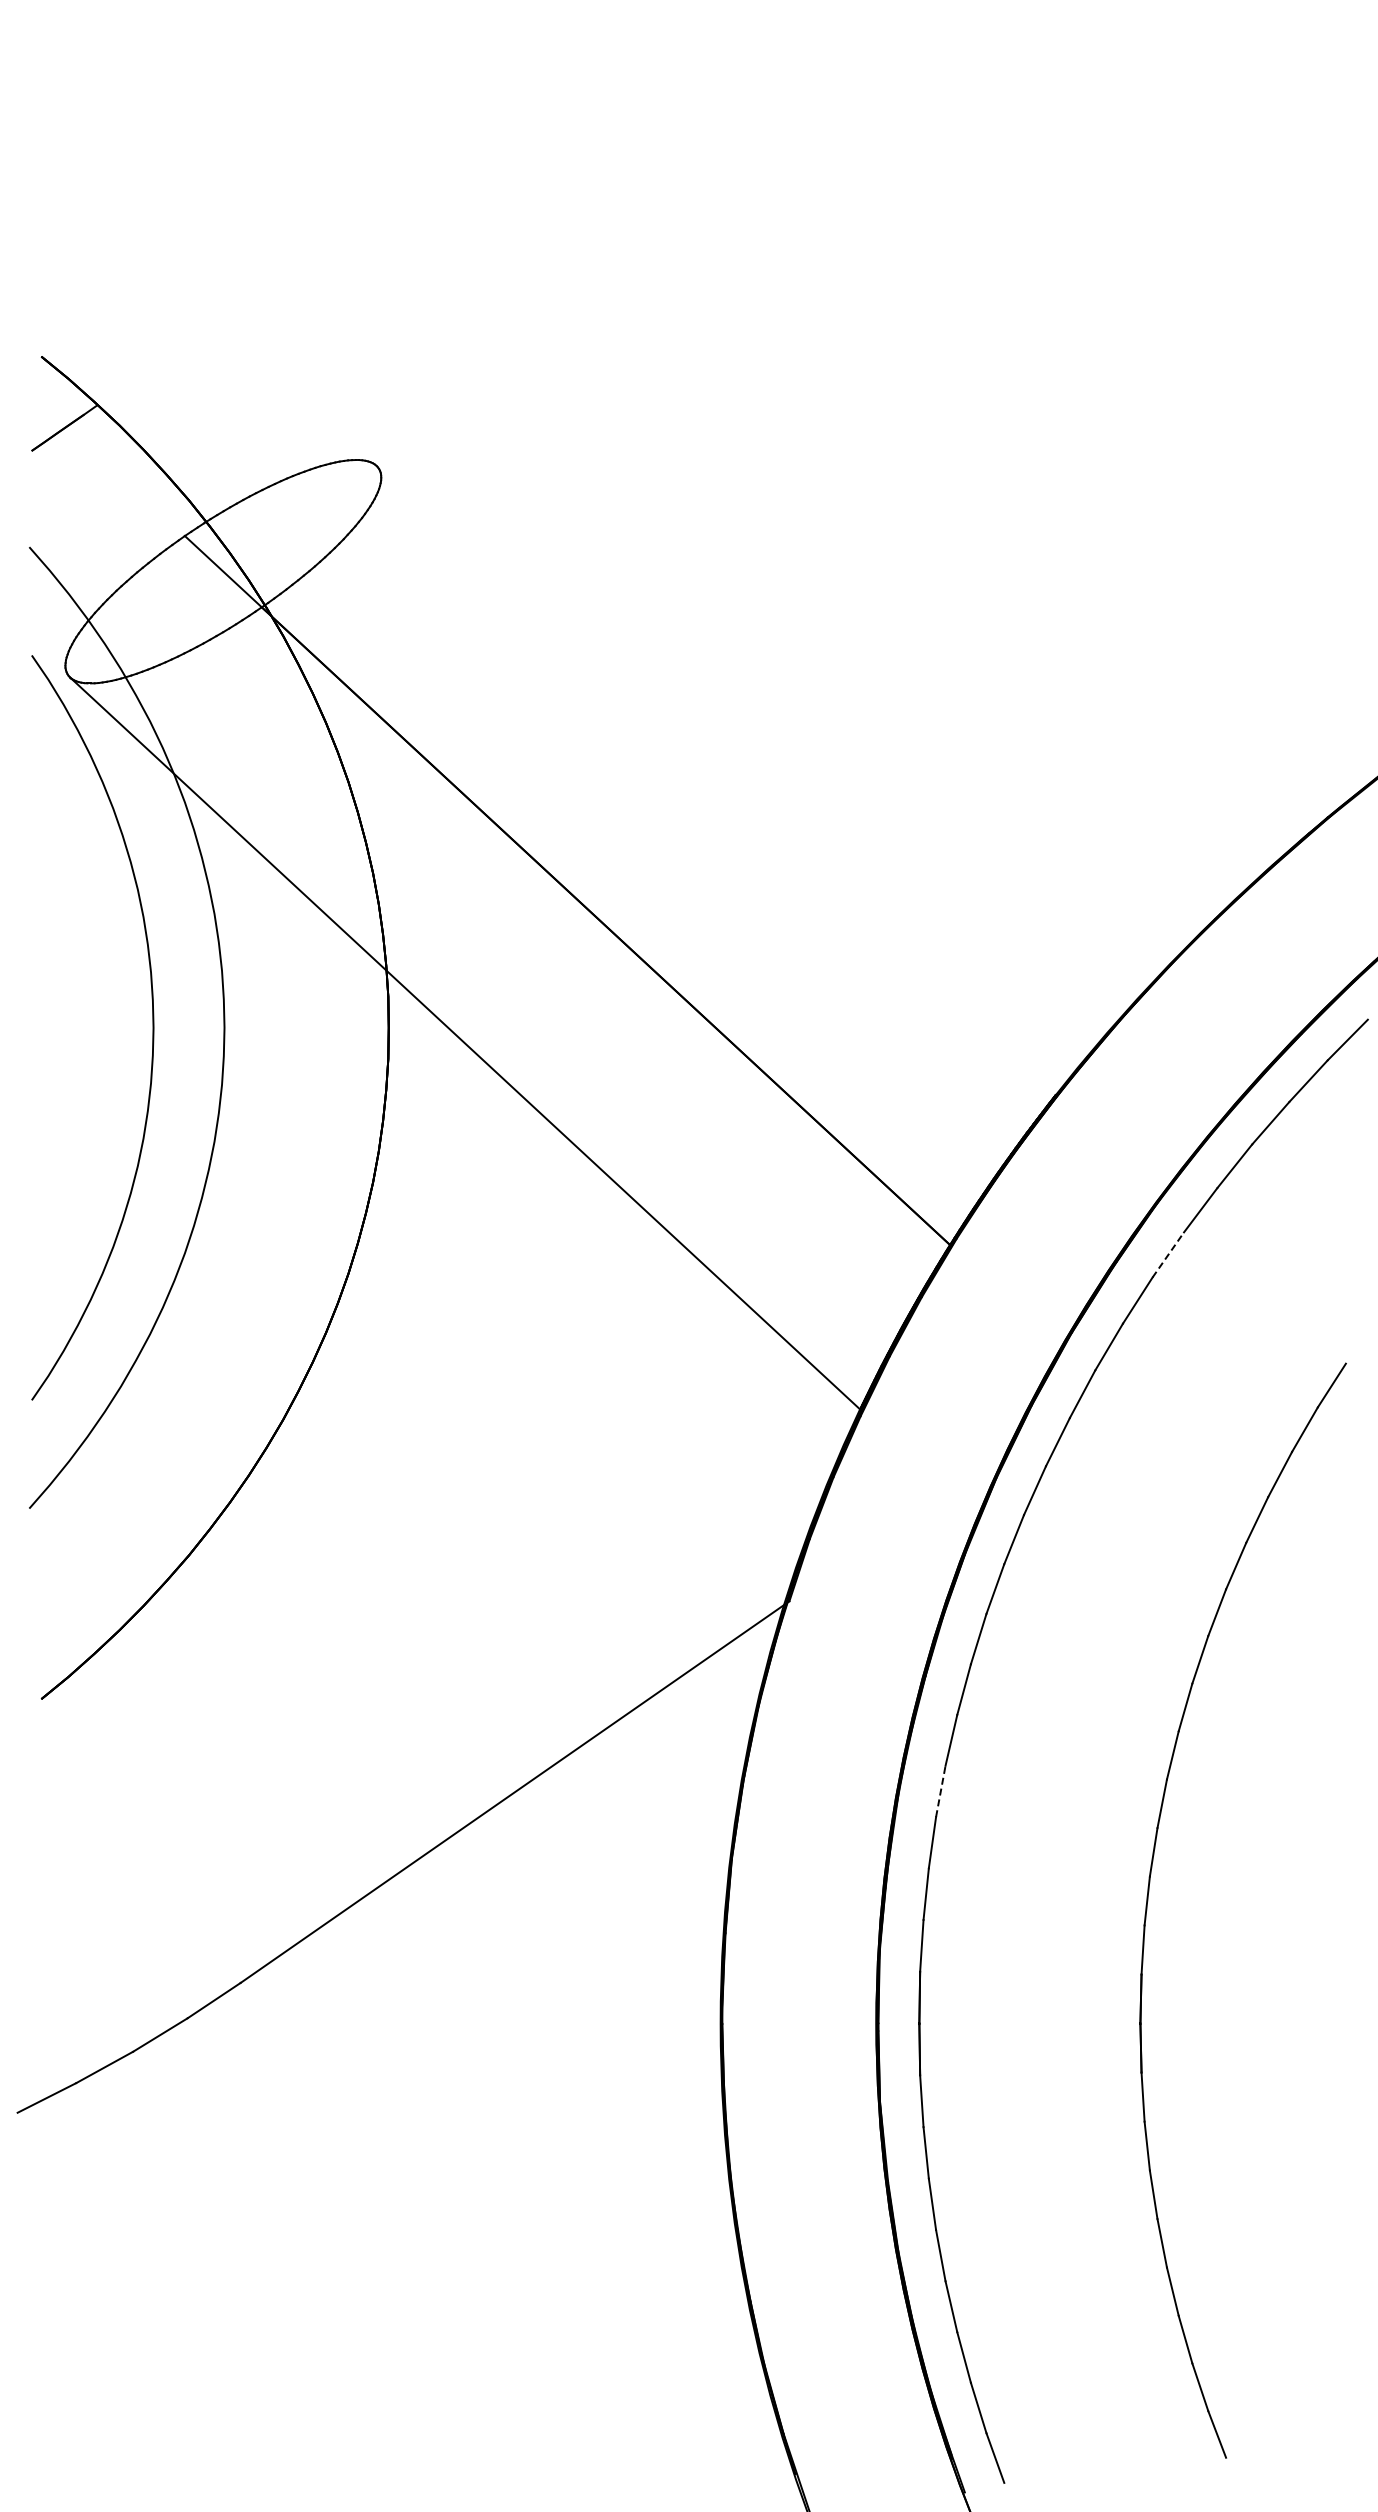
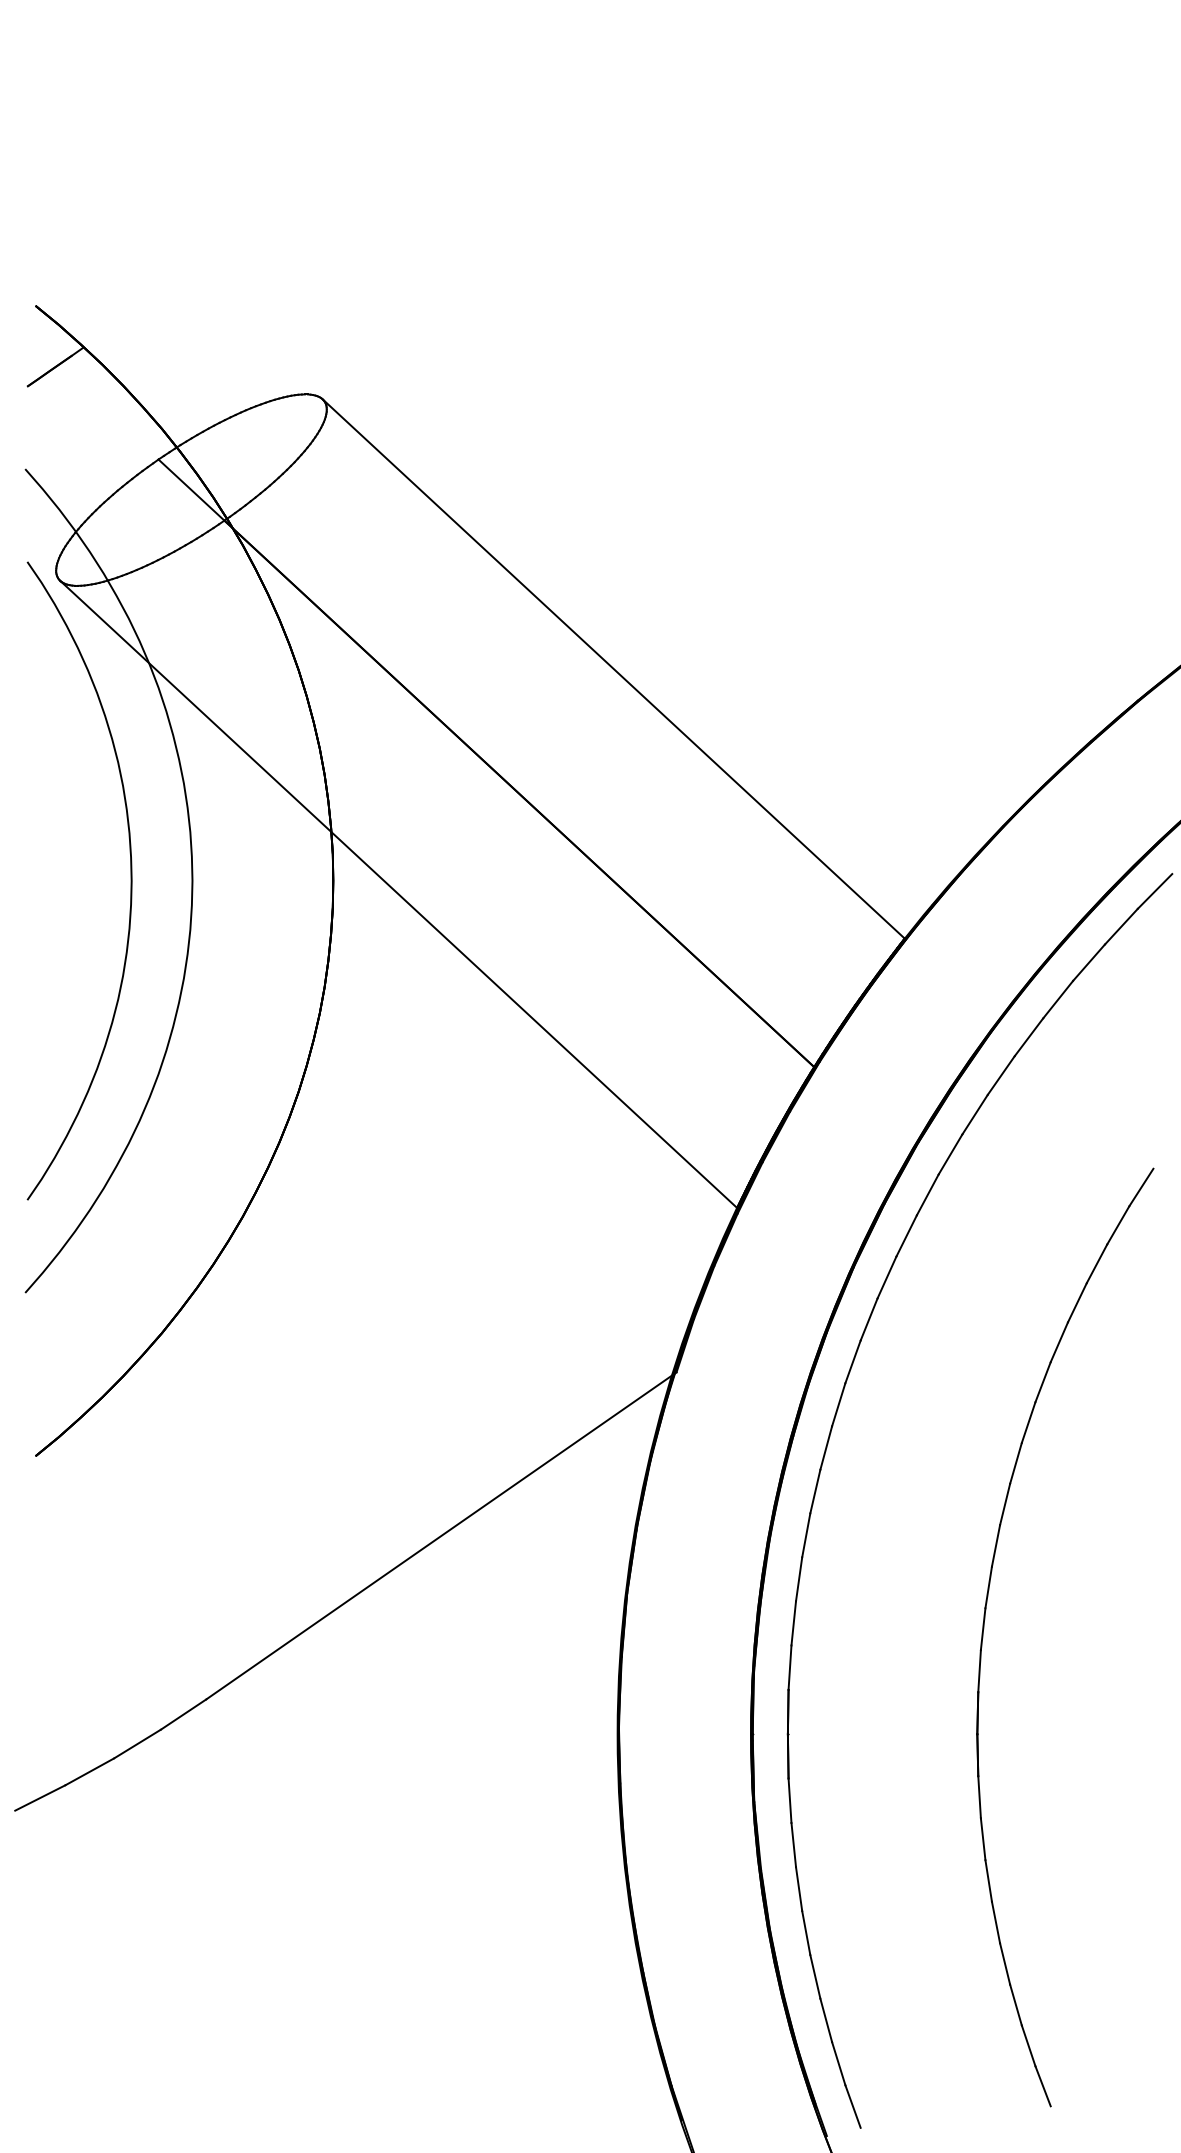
line: (715, 780) -> (613, 669), added
line: (1168, 1254) -> (1001, 1075), dashed -> solid
line: (940, 1791) -> (806, 1535), dashed -> solid

